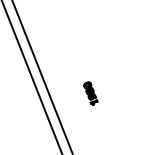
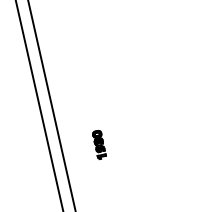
part: (90, 93) -> (99, 144), moved

